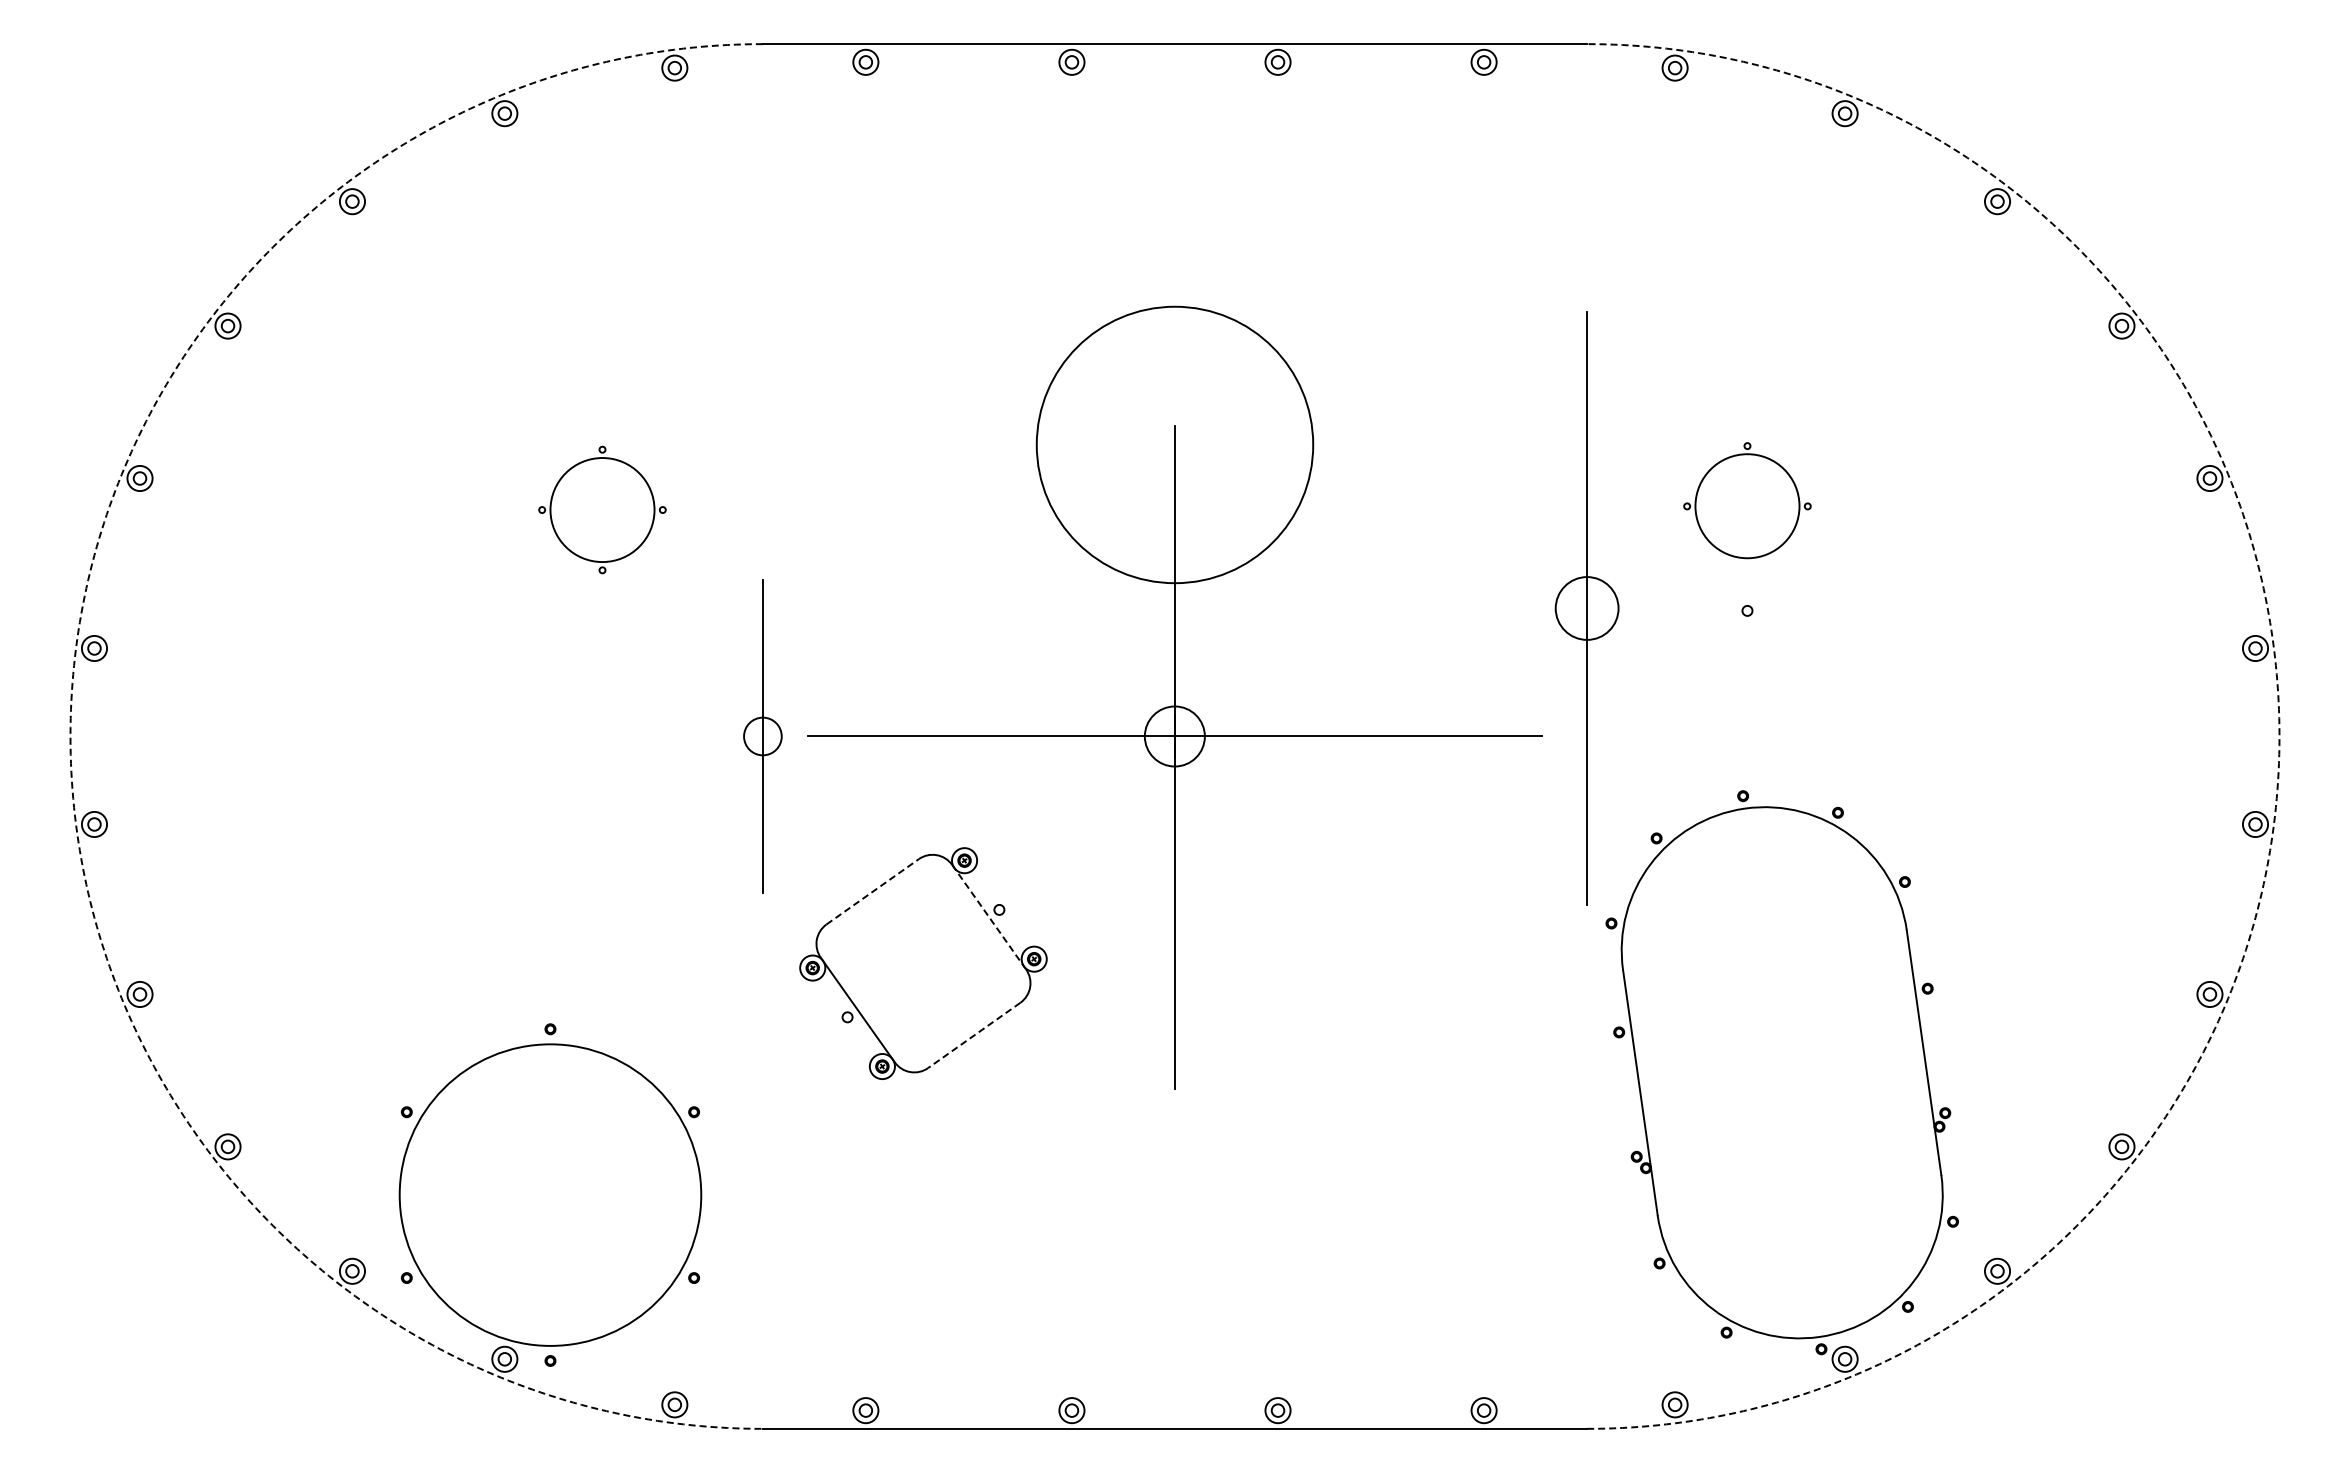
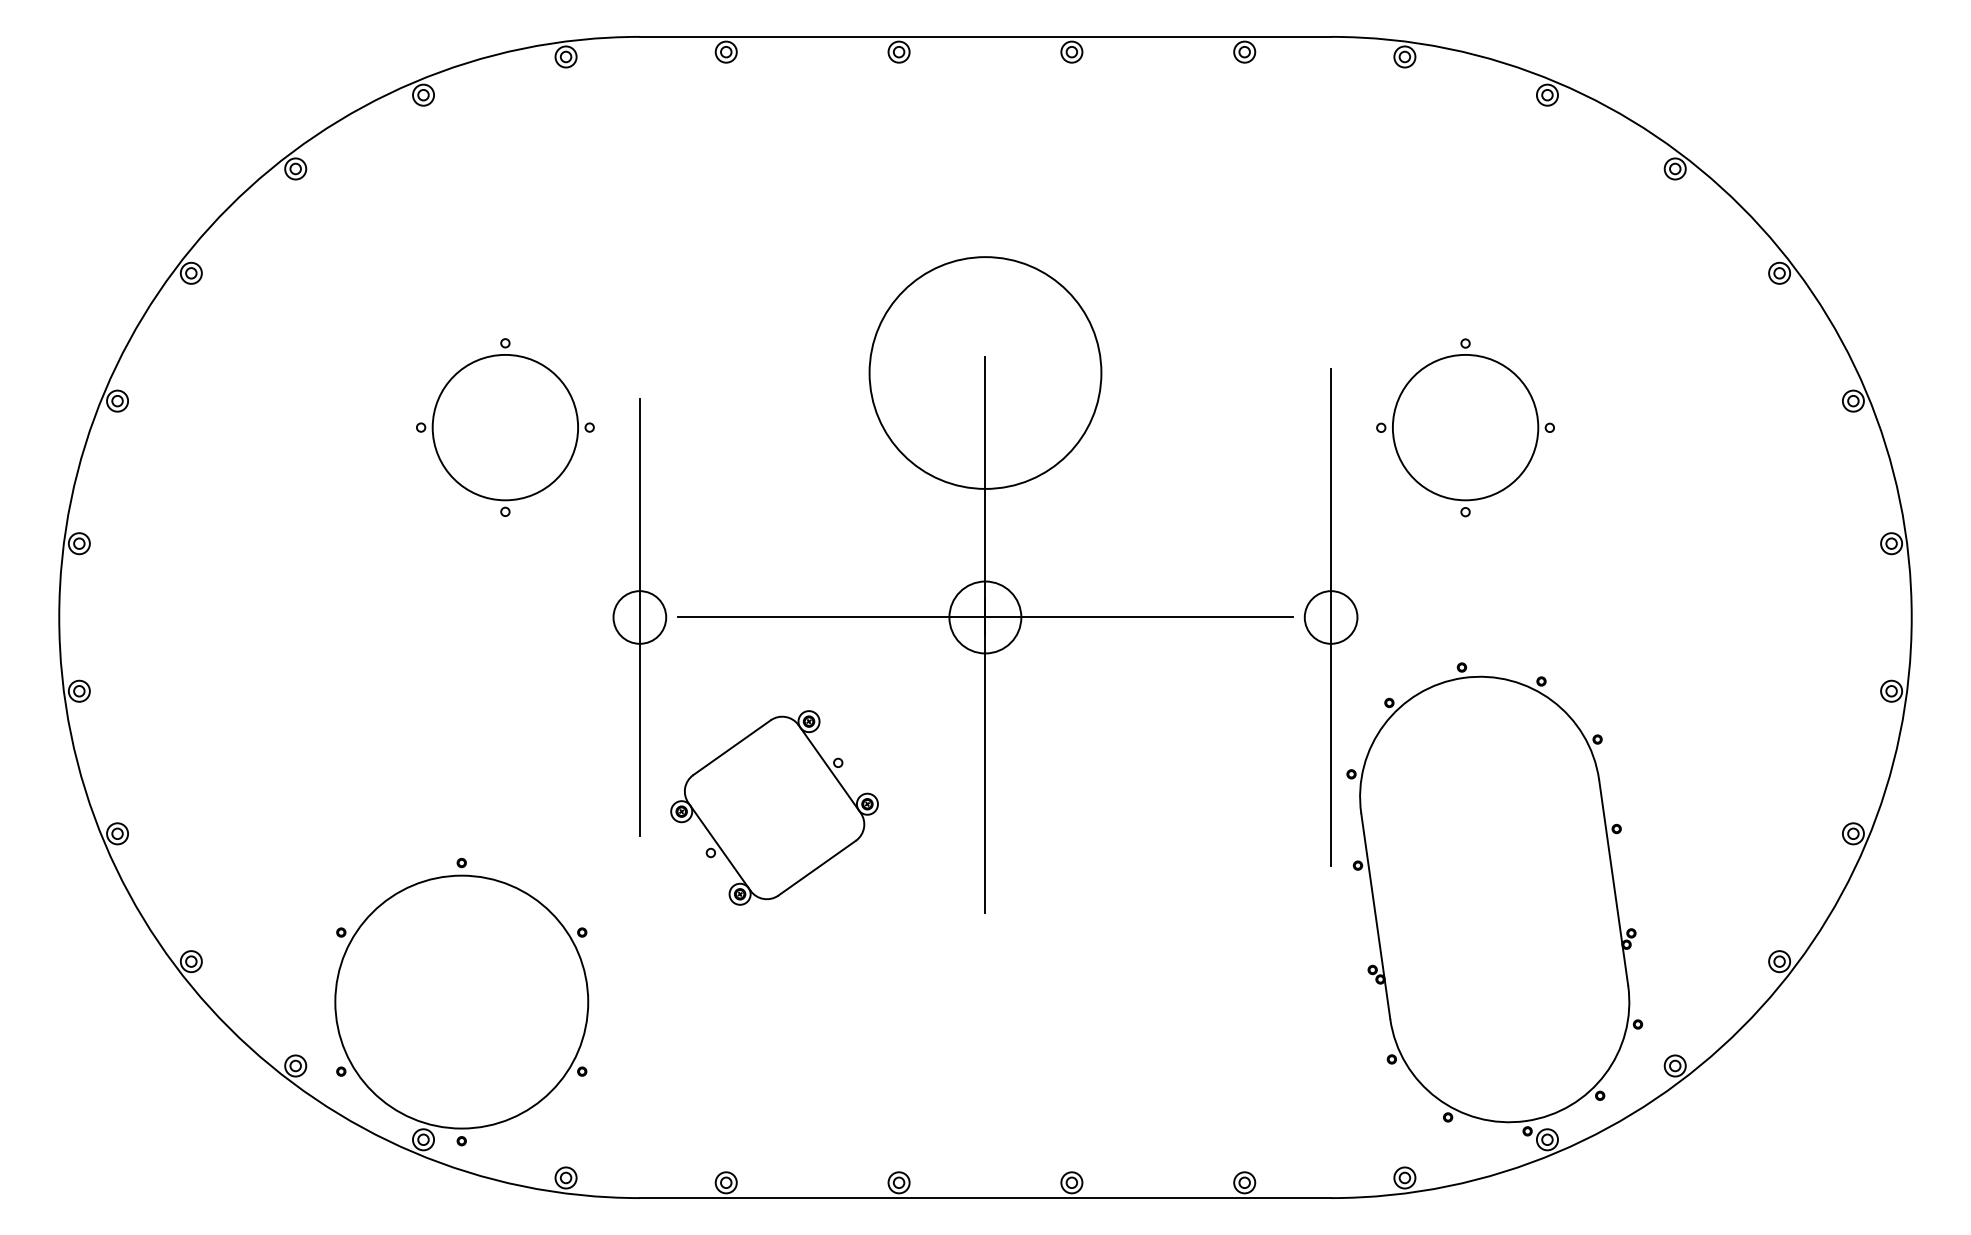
part: (1747, 500) -> (1465, 419), size x1.67
part: (602, 509) -> (505, 427), size x1.67
part: (1586, 608) -> (1330, 617), moved
arc: (70, 736) -> (59, 617), dashed -> solid
part: (762, 736) -> (639, 617), size x1.67
circle: (1174, 736) -> (985, 617), size x1.43
arc: (2279, 736) -> (1911, 617), dashed -> solid
line: (873, 891) -> (732, 747), dashed -> solid
line: (989, 917) -> (829, 769), dashed -> solid
line: (973, 1035) -> (816, 868), dashed -> solid

